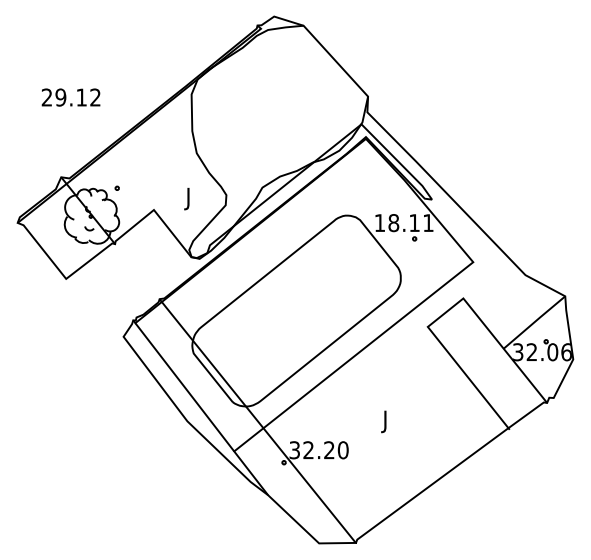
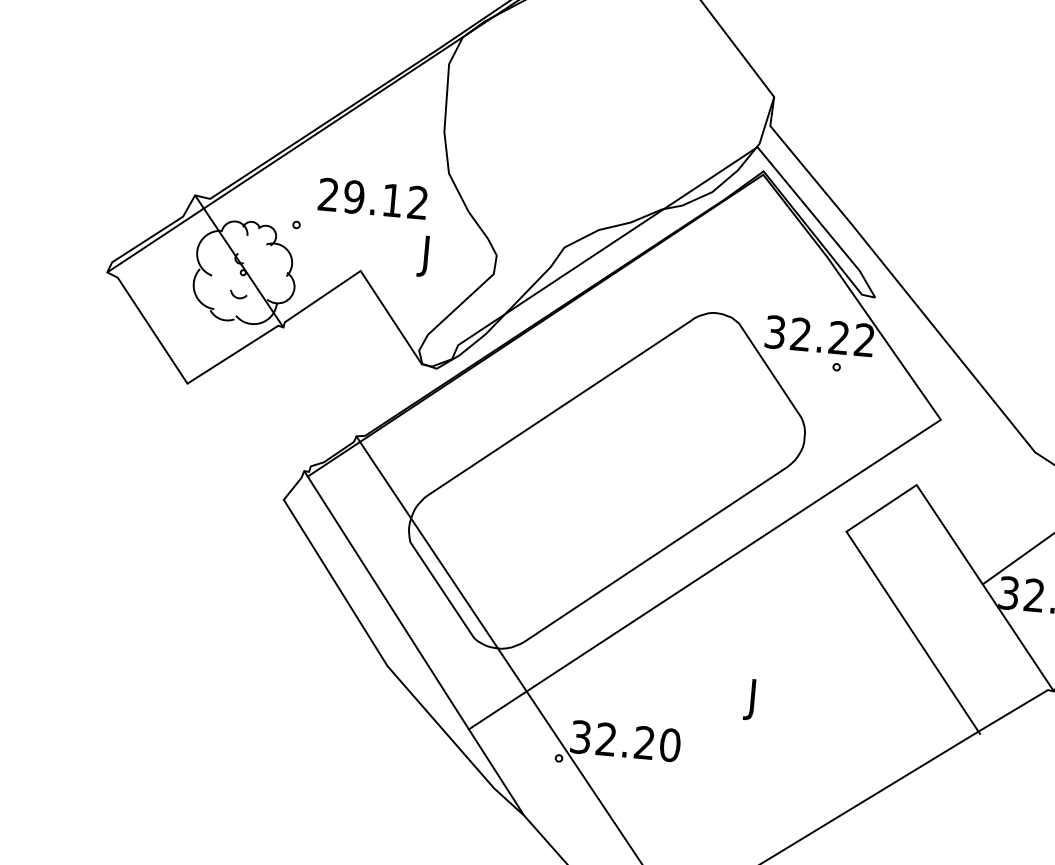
text: (70, 97) -> (371, 198), moved
text: (403, 223) -> (818, 336), 18.11 -> 32.22

